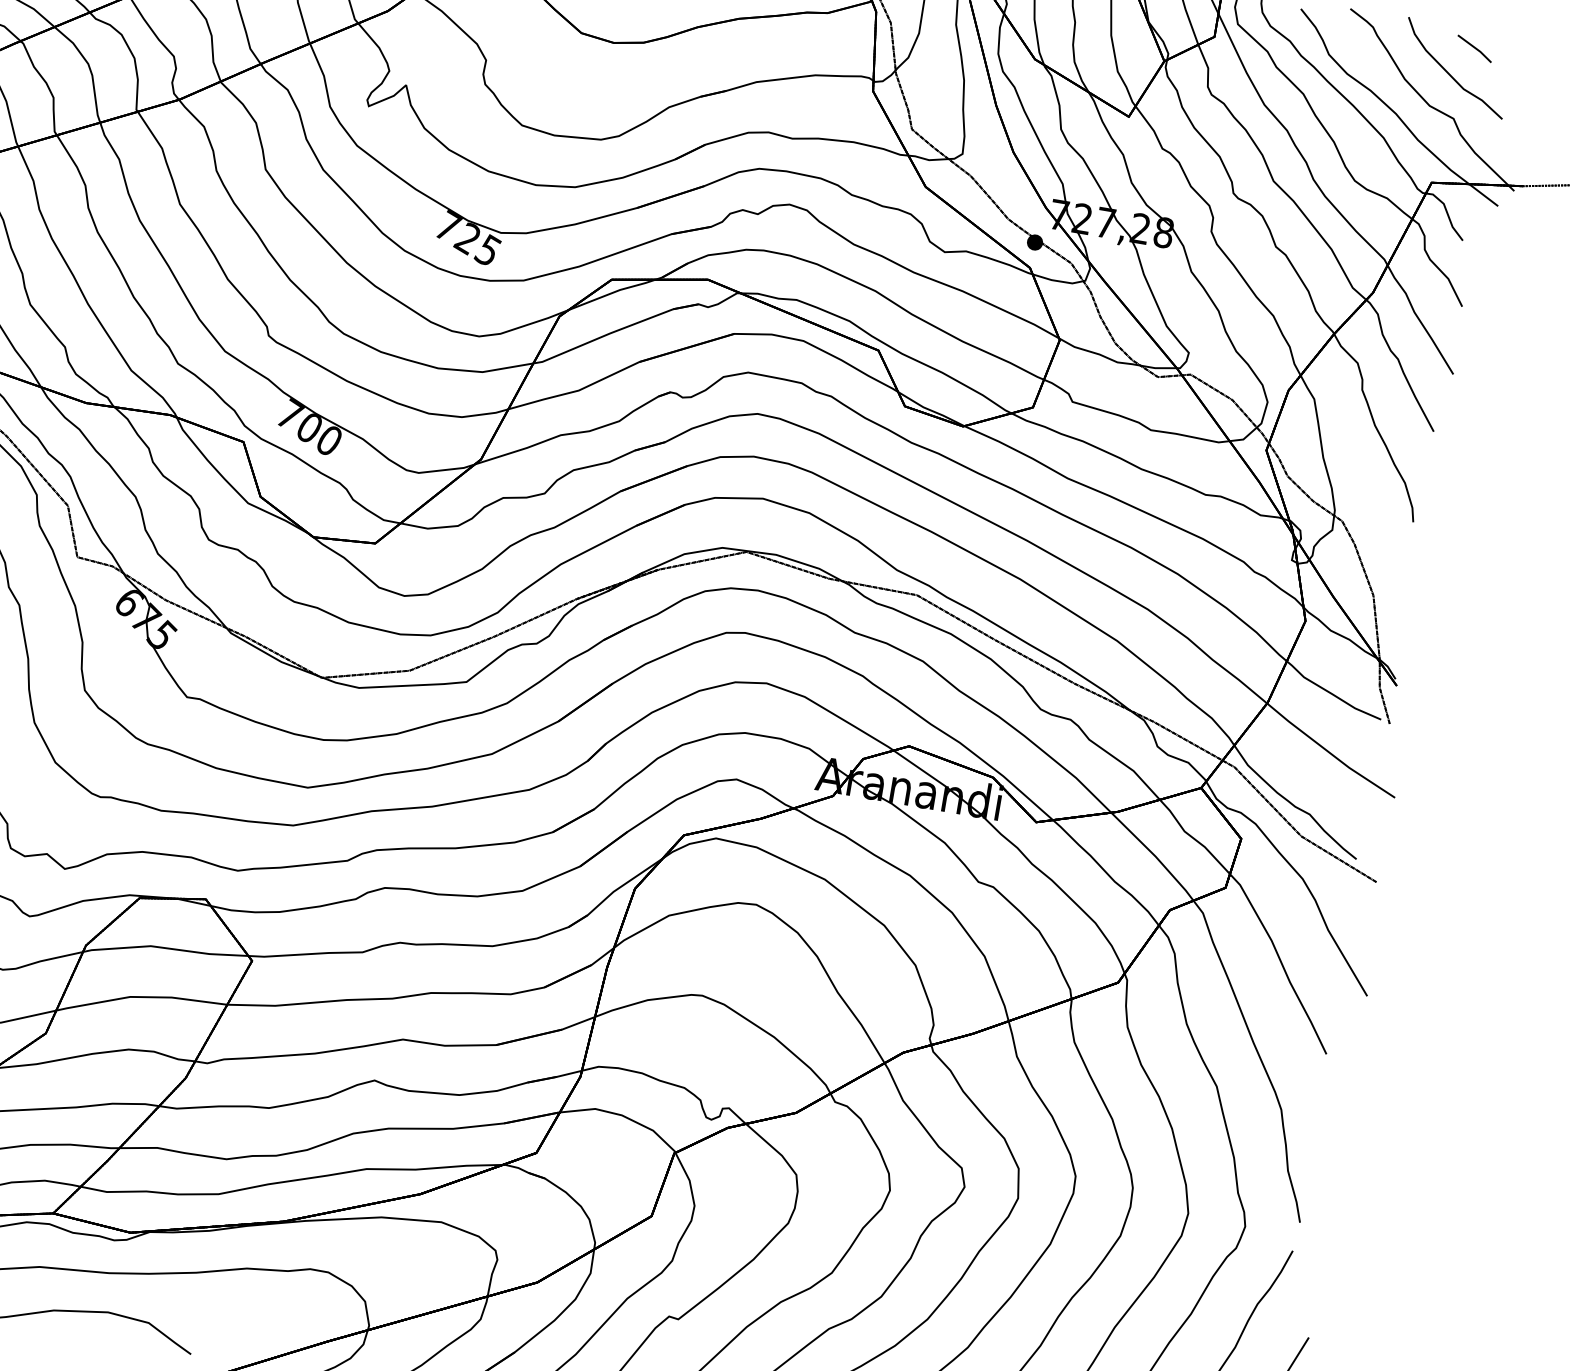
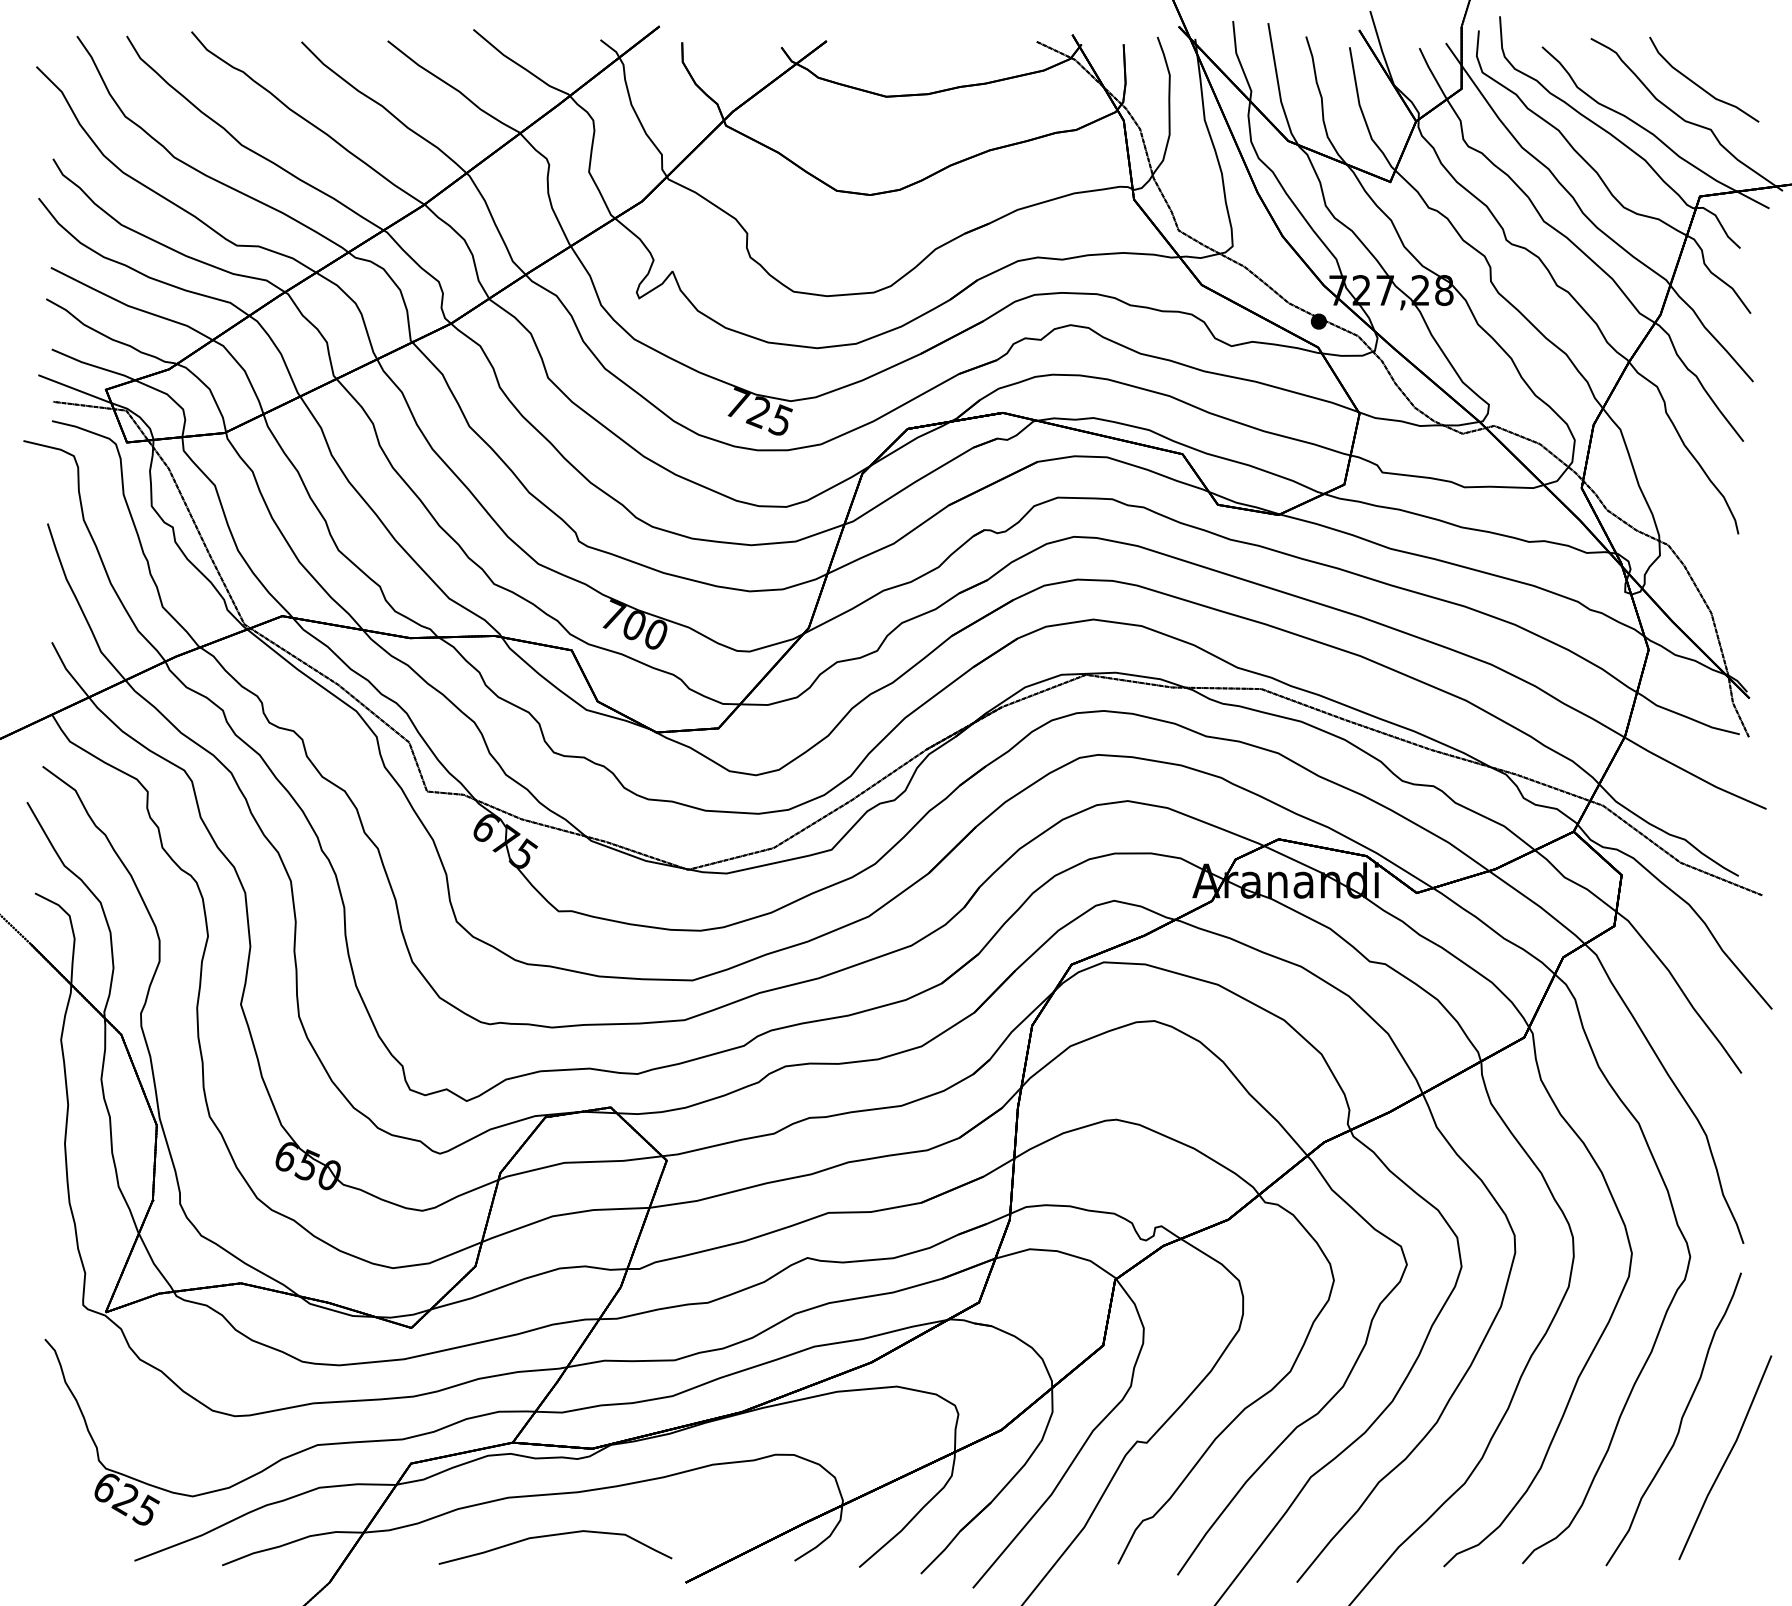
line: (1475, 49) -> (1720, 57), removed

